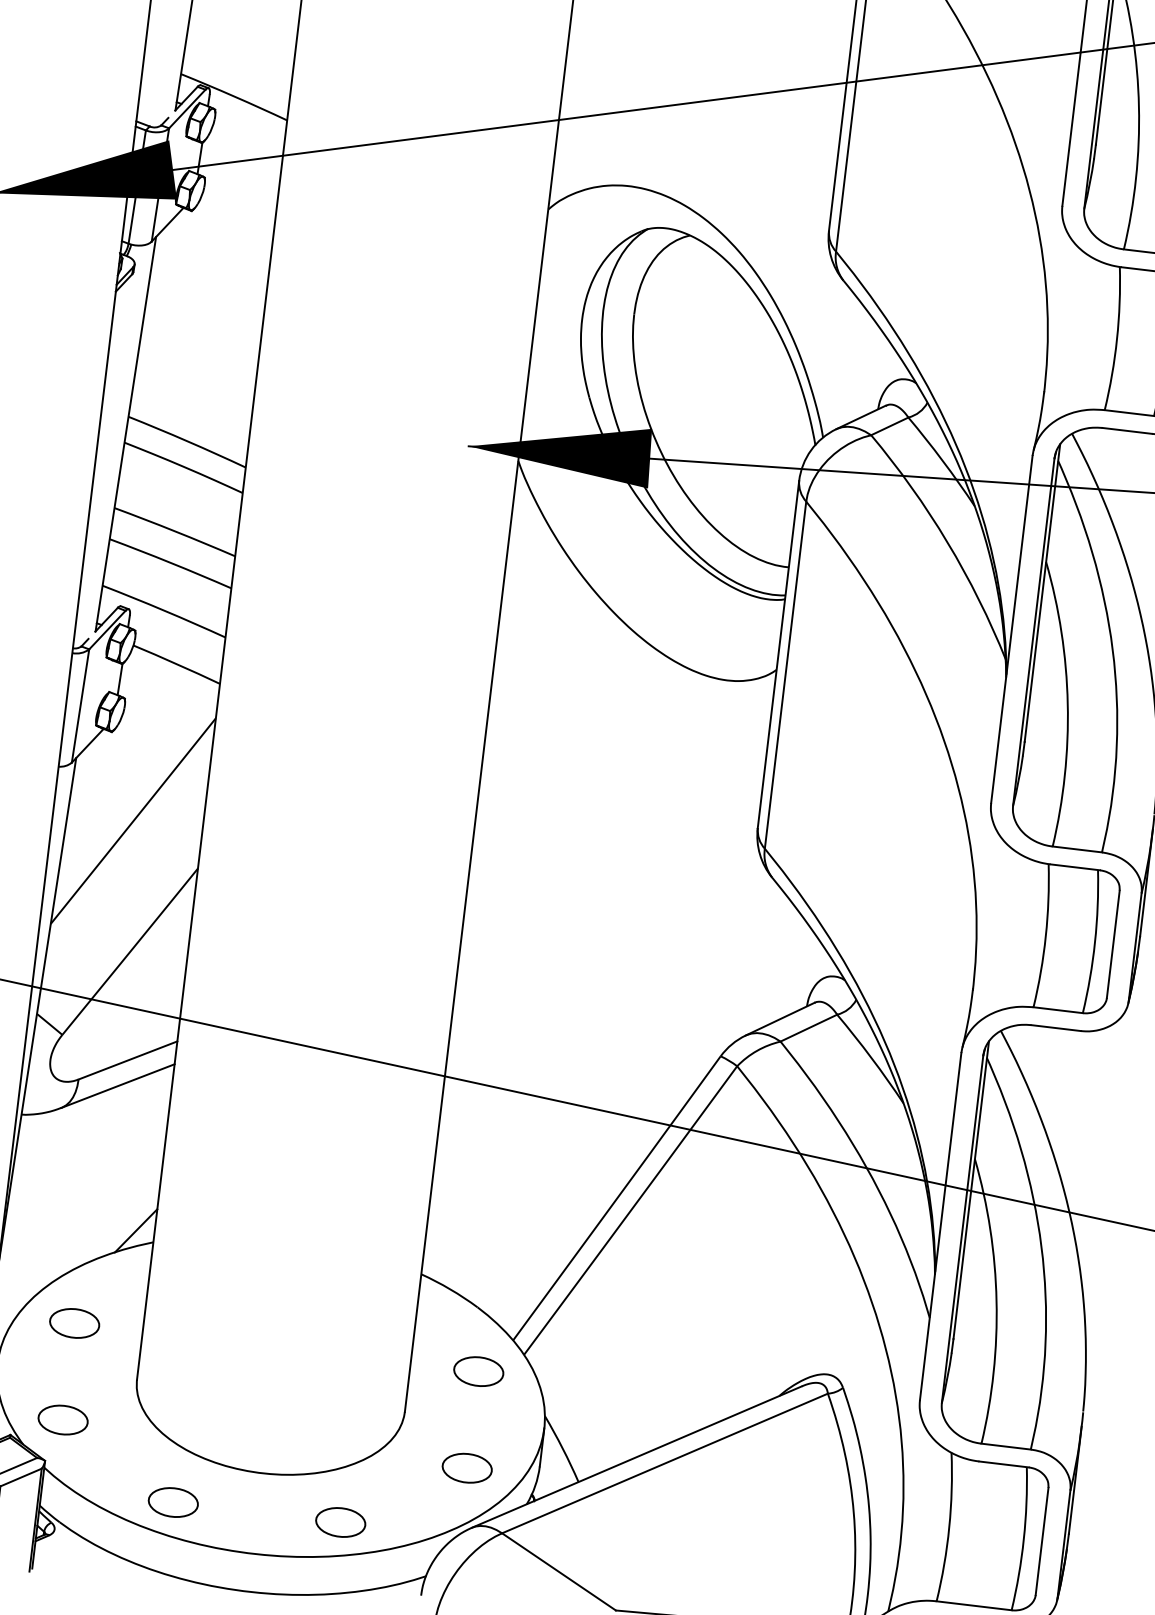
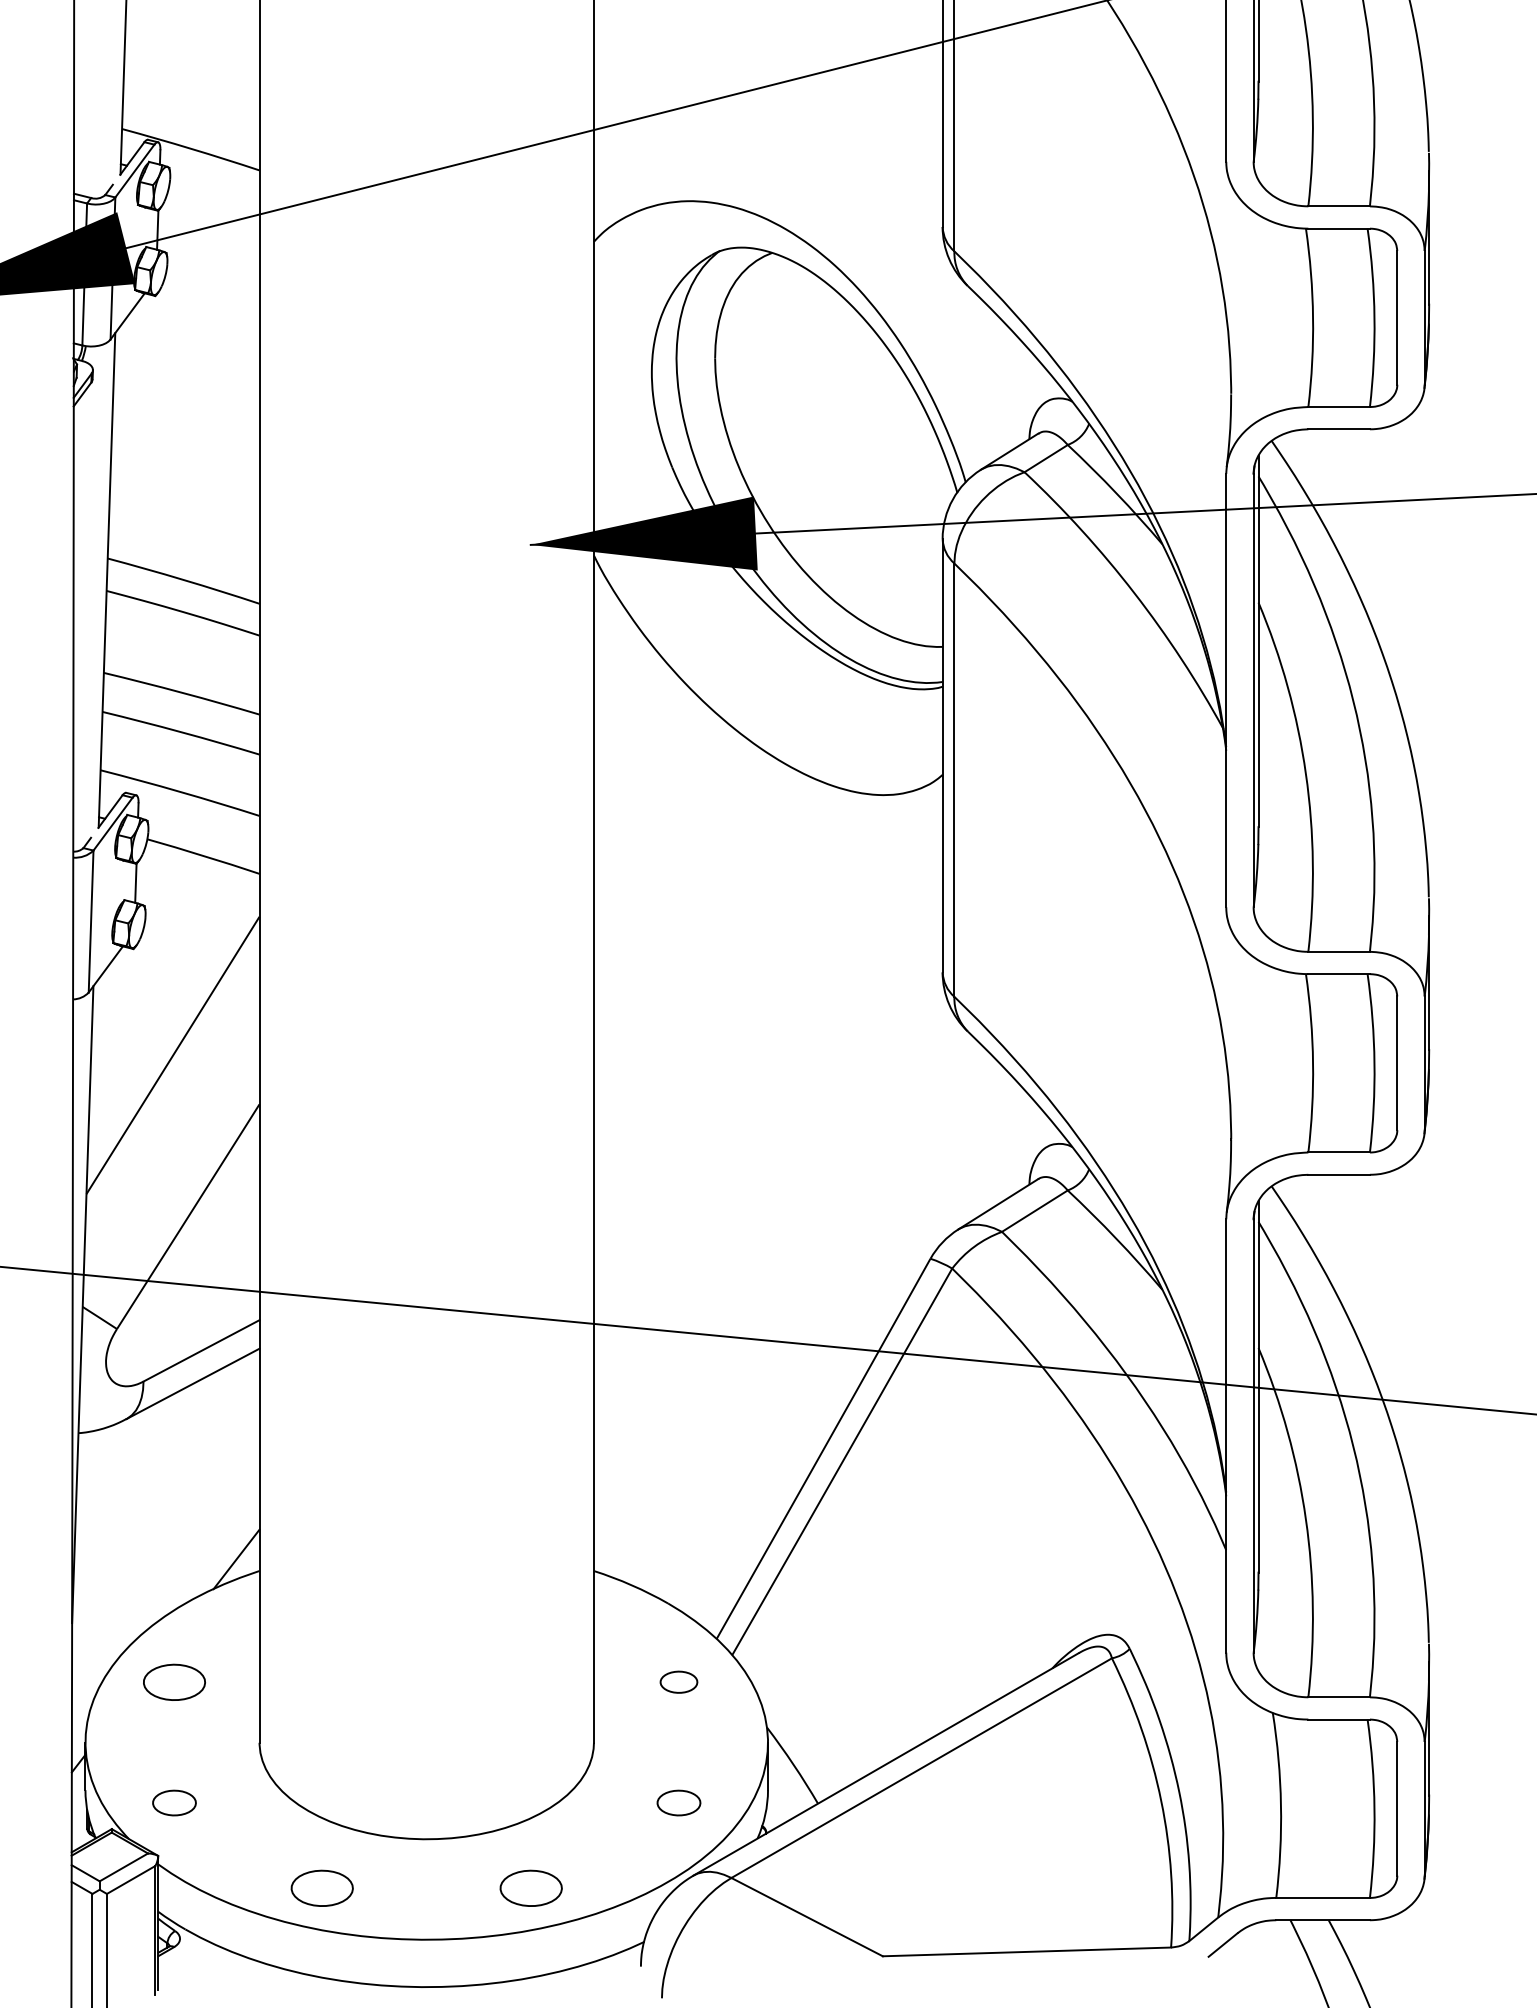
part: (478, 1370) -> (678, 1681), size x0.6
part: (63, 1419) -> (174, 1802), size x0.7
part: (466, 1467) -> (678, 1802), size x0.7

